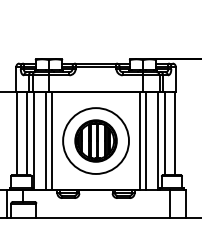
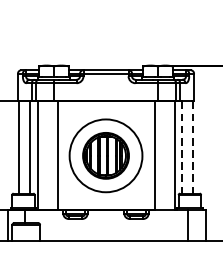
line: (165, 133) -> (182, 147), solid -> dashed
line: (174, 133) -> (192, 147), solid -> dashed
line: (45, 140) -> (50, 155), removed
line: (146, 140) -> (161, 155), removed

